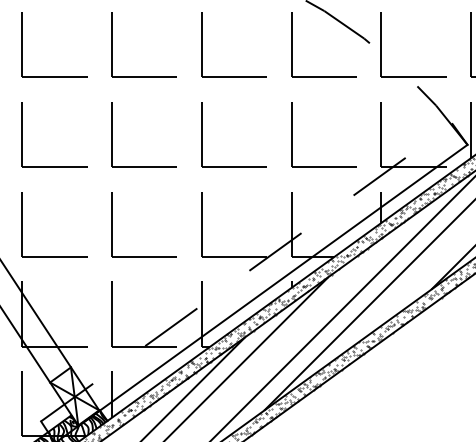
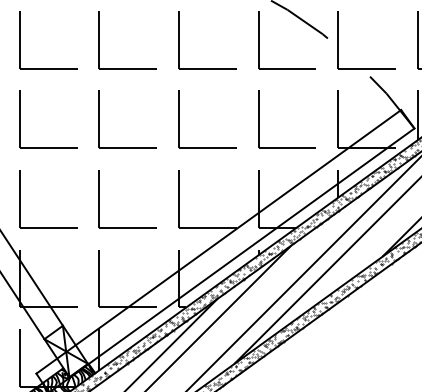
line: (247, 272) -> (219, 241), dashed -> solid

